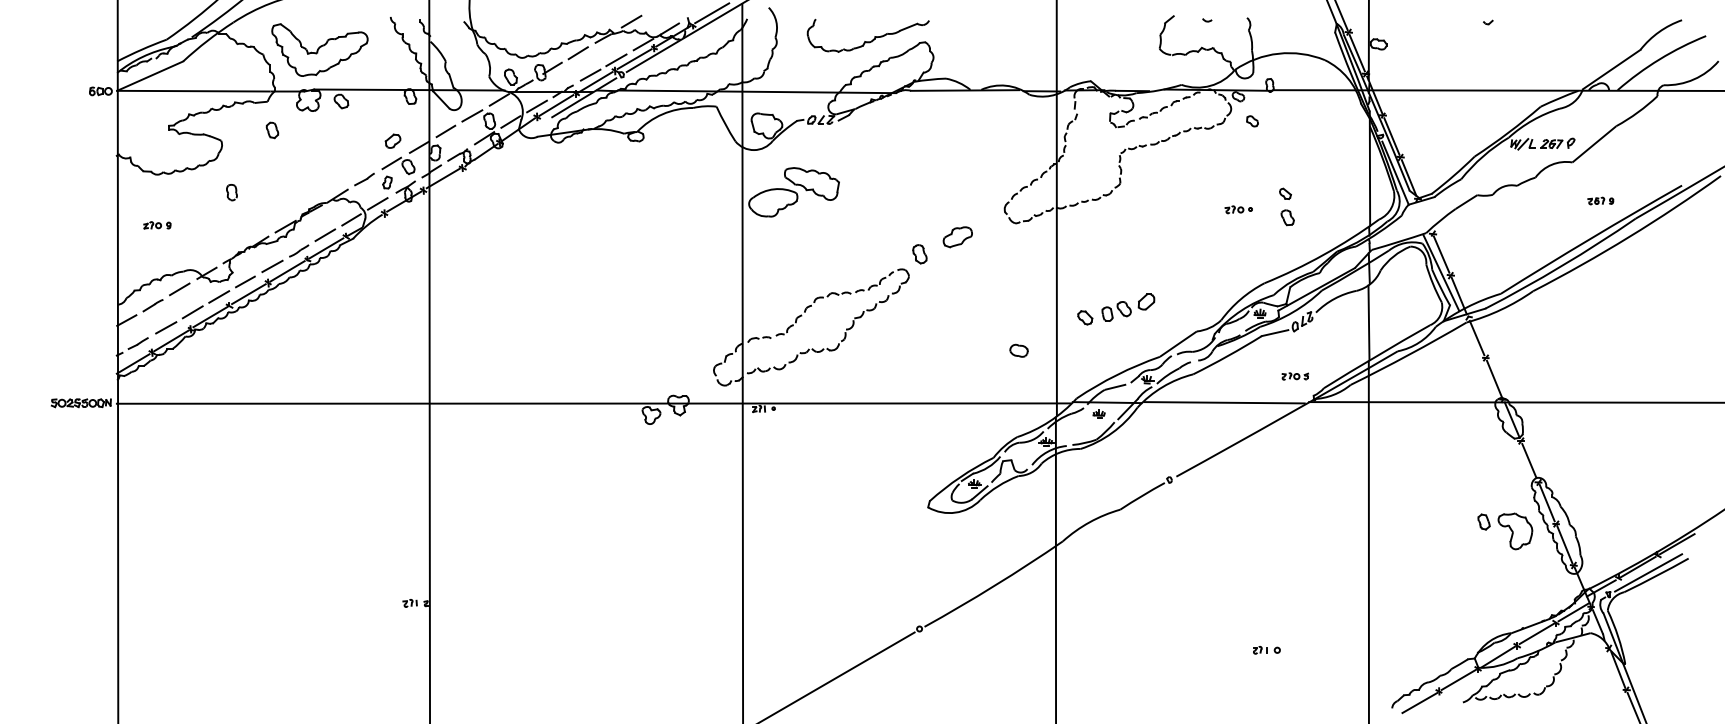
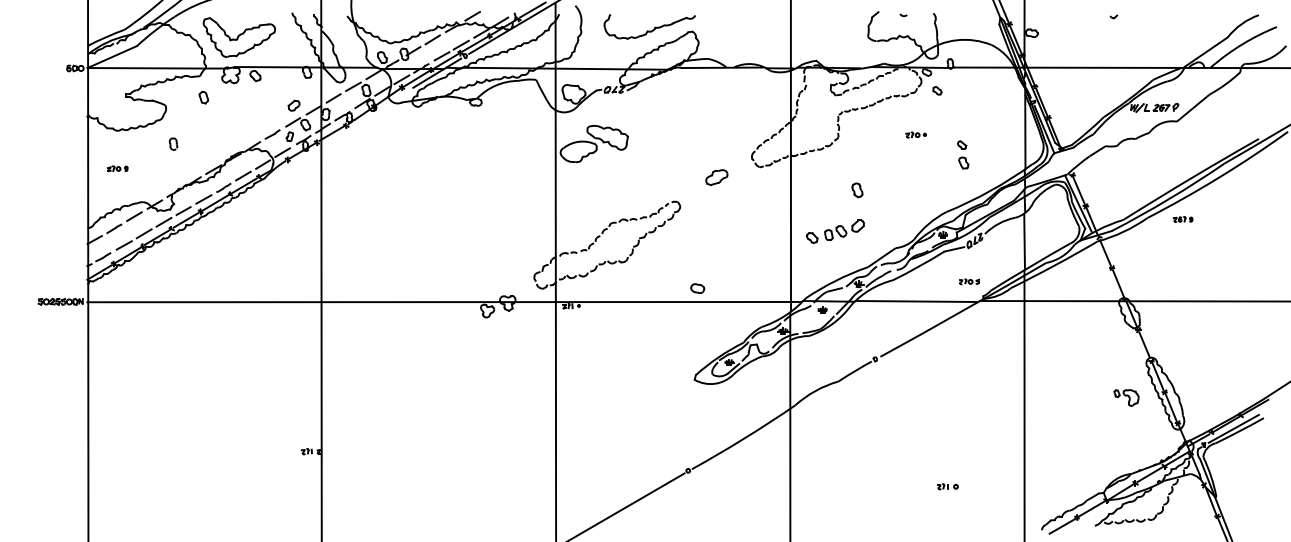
part: (1599, 201) -> (1182, 219), moved
part: (1237, 209) -> (915, 134), moved
part: (919, 254) -> (857, 190), moved
part: (1018, 350) -> (697, 288), moved
part: (1505, 531) -> (1126, 397), size x0.6

